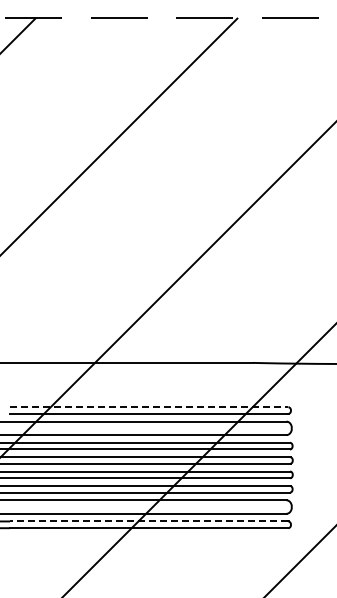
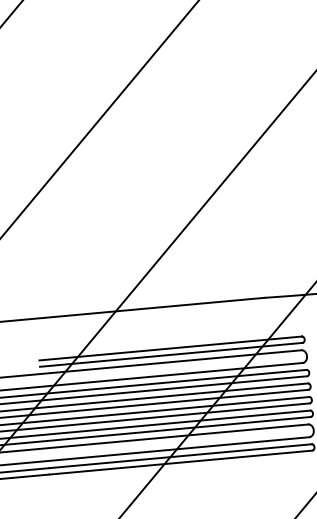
line: (149, 407) -> (171, 348), dashed -> solid
line: (148, 521) -> (179, 456), dashed -> solid

